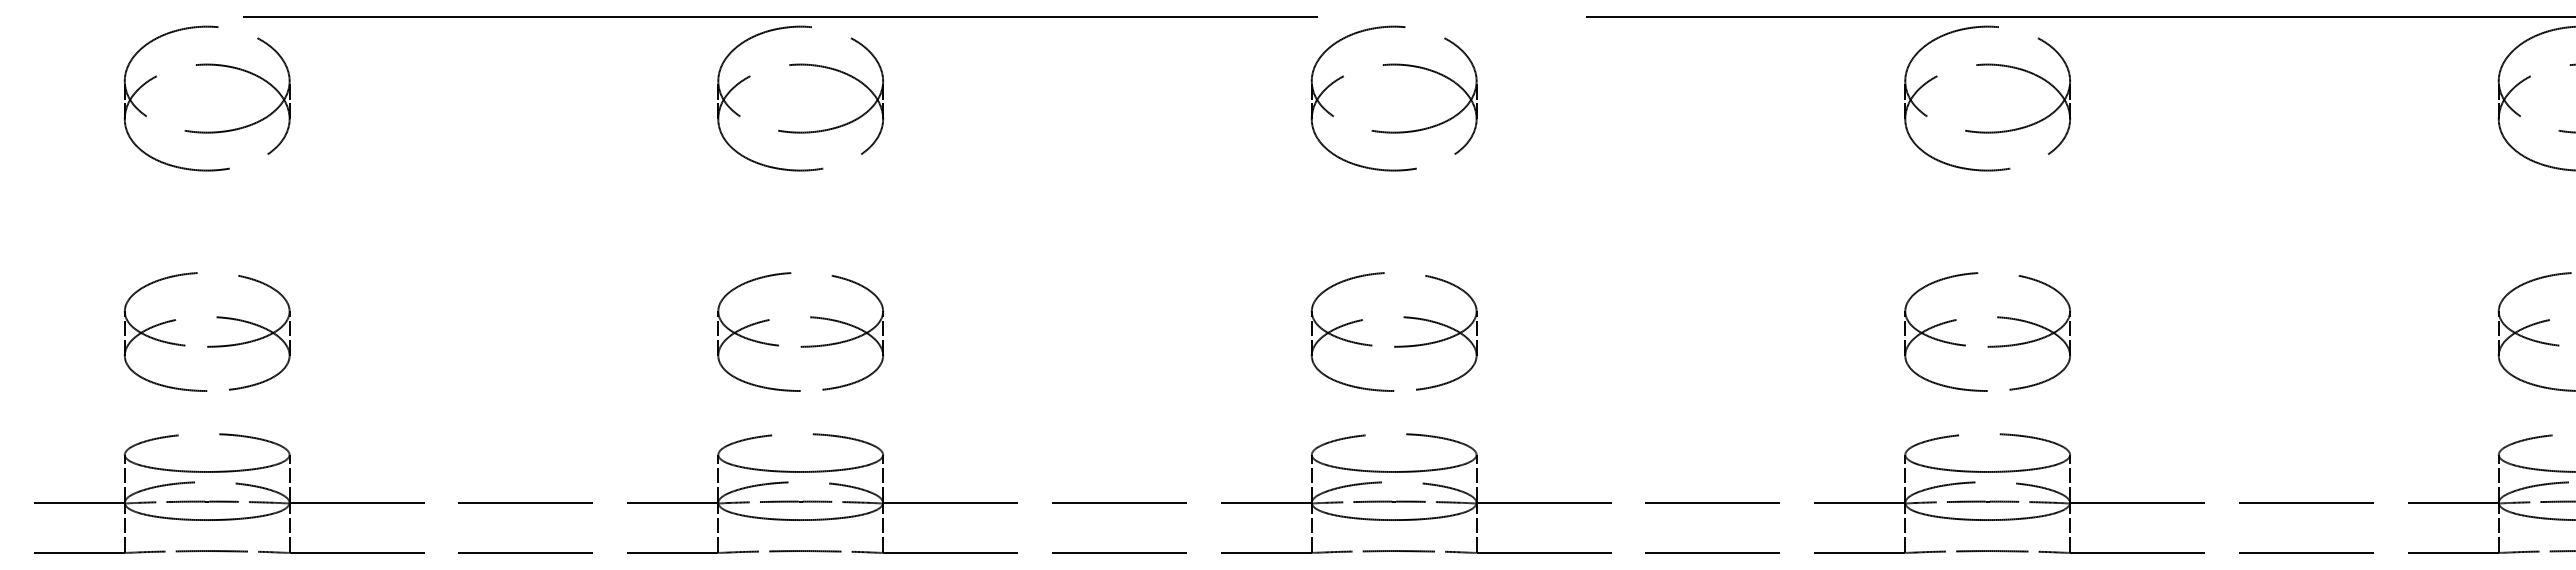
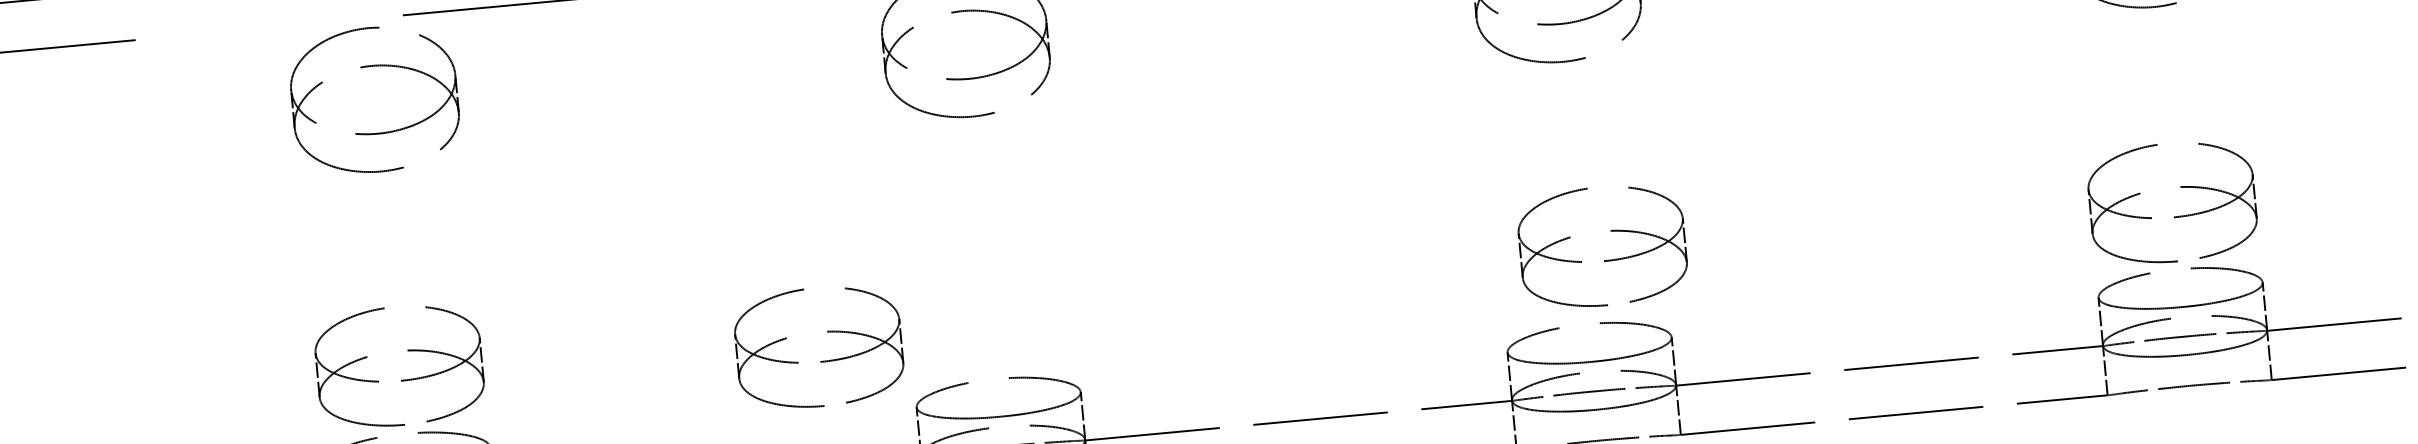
part: (208, 345) -> (402, 379), moved
part: (801, 345) -> (821, 360), moved
part: (1395, 345) -> (1605, 259), moved
part: (1988, 345) -> (2174, 215), moved

